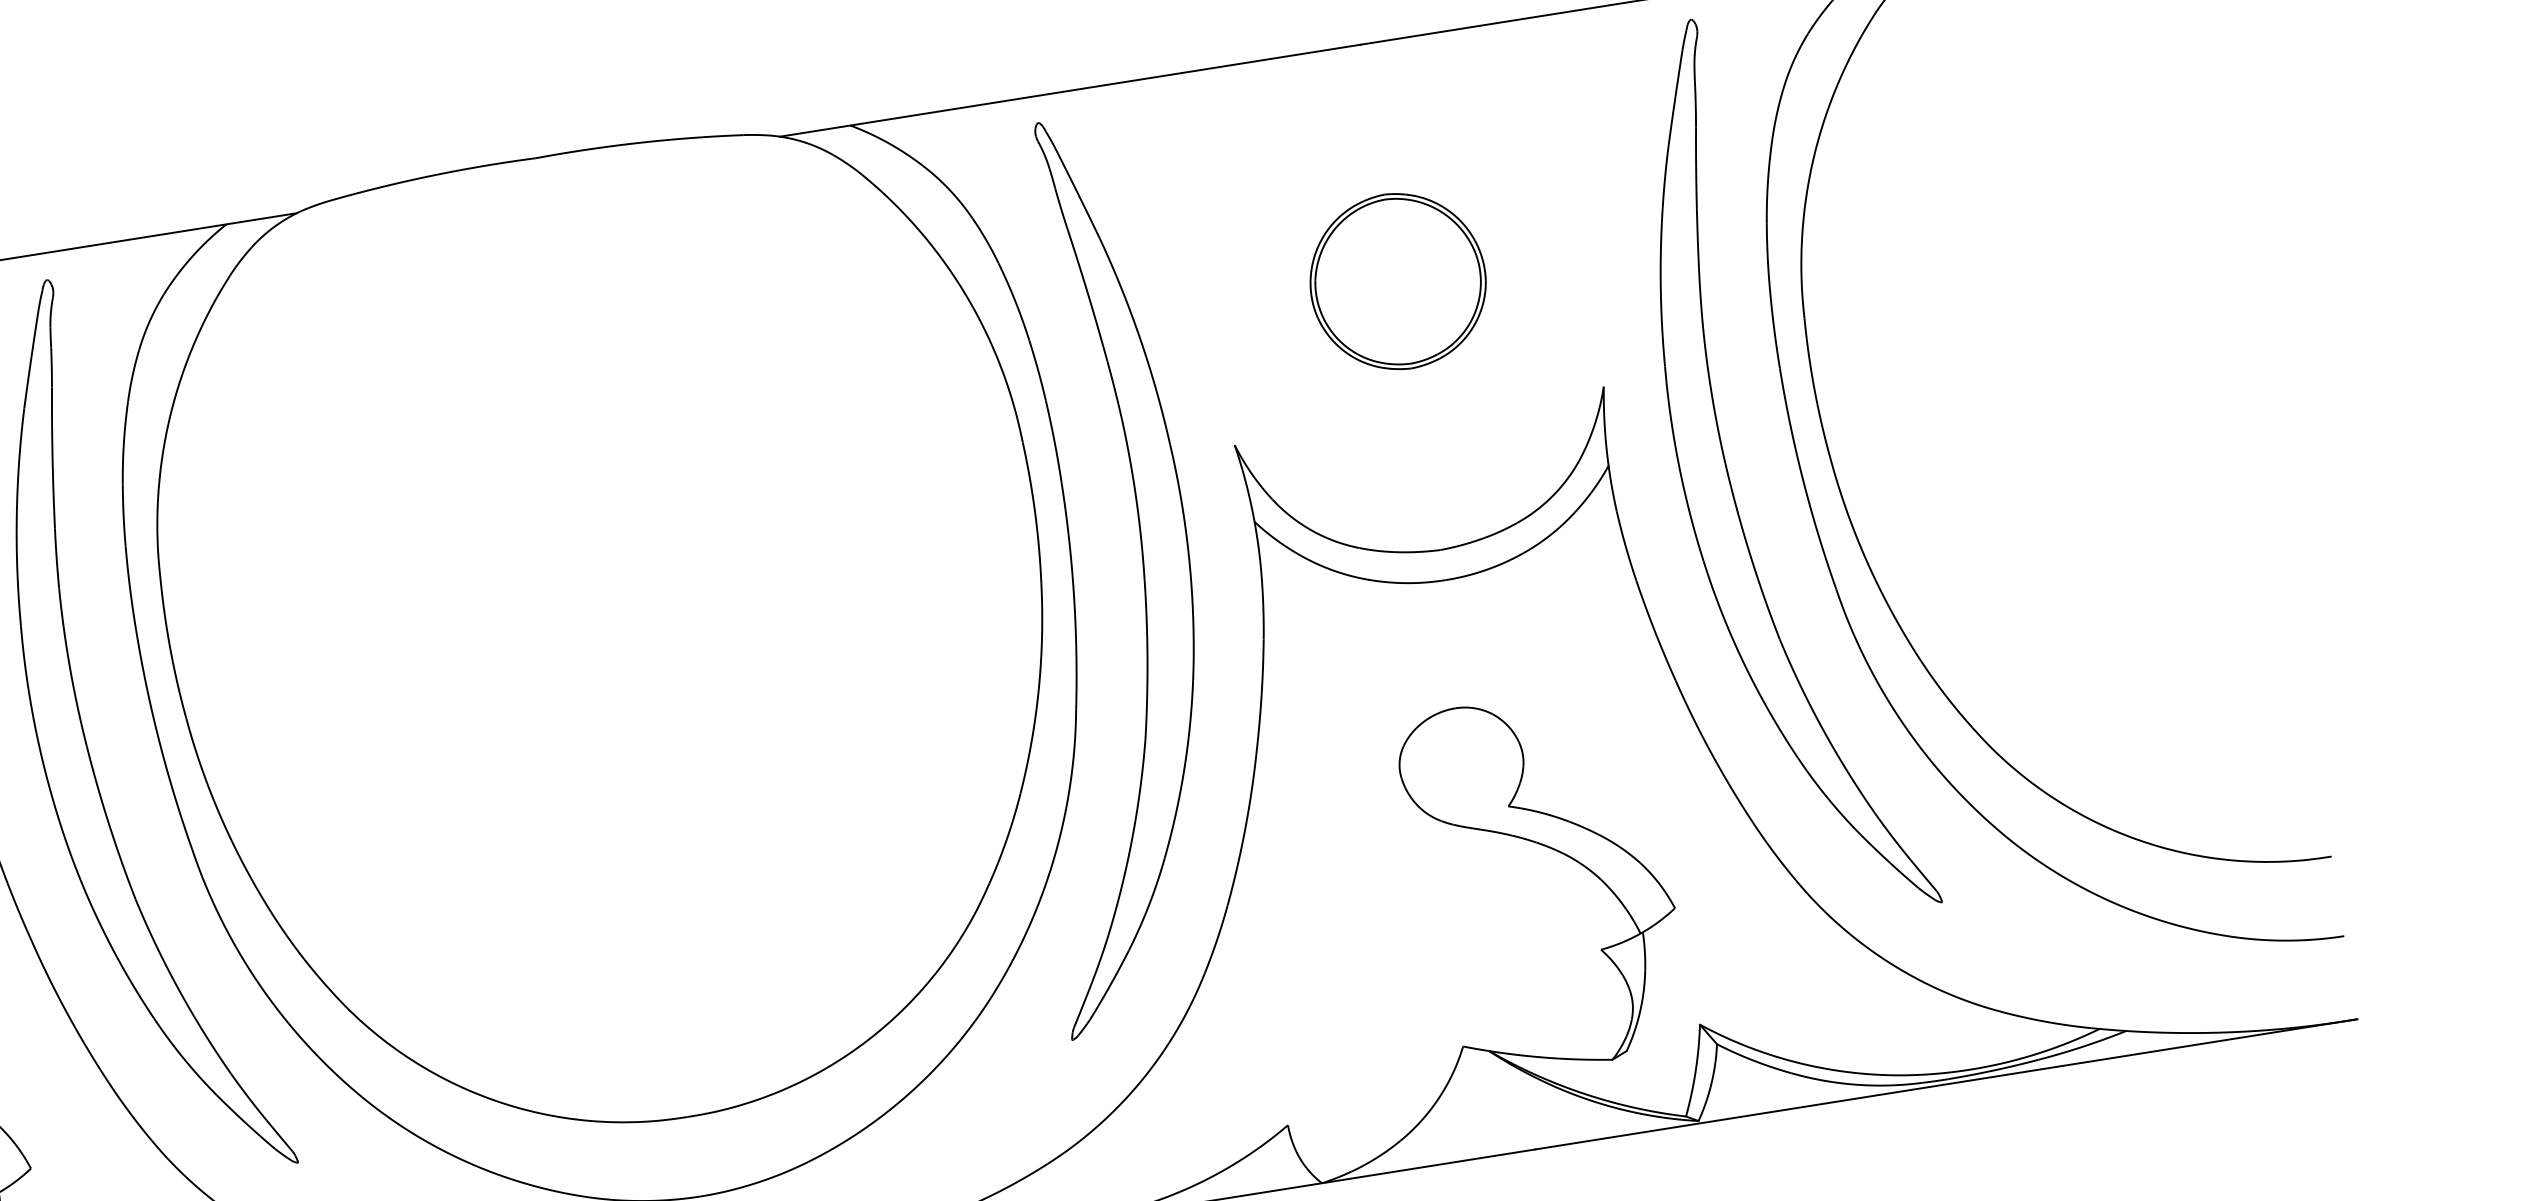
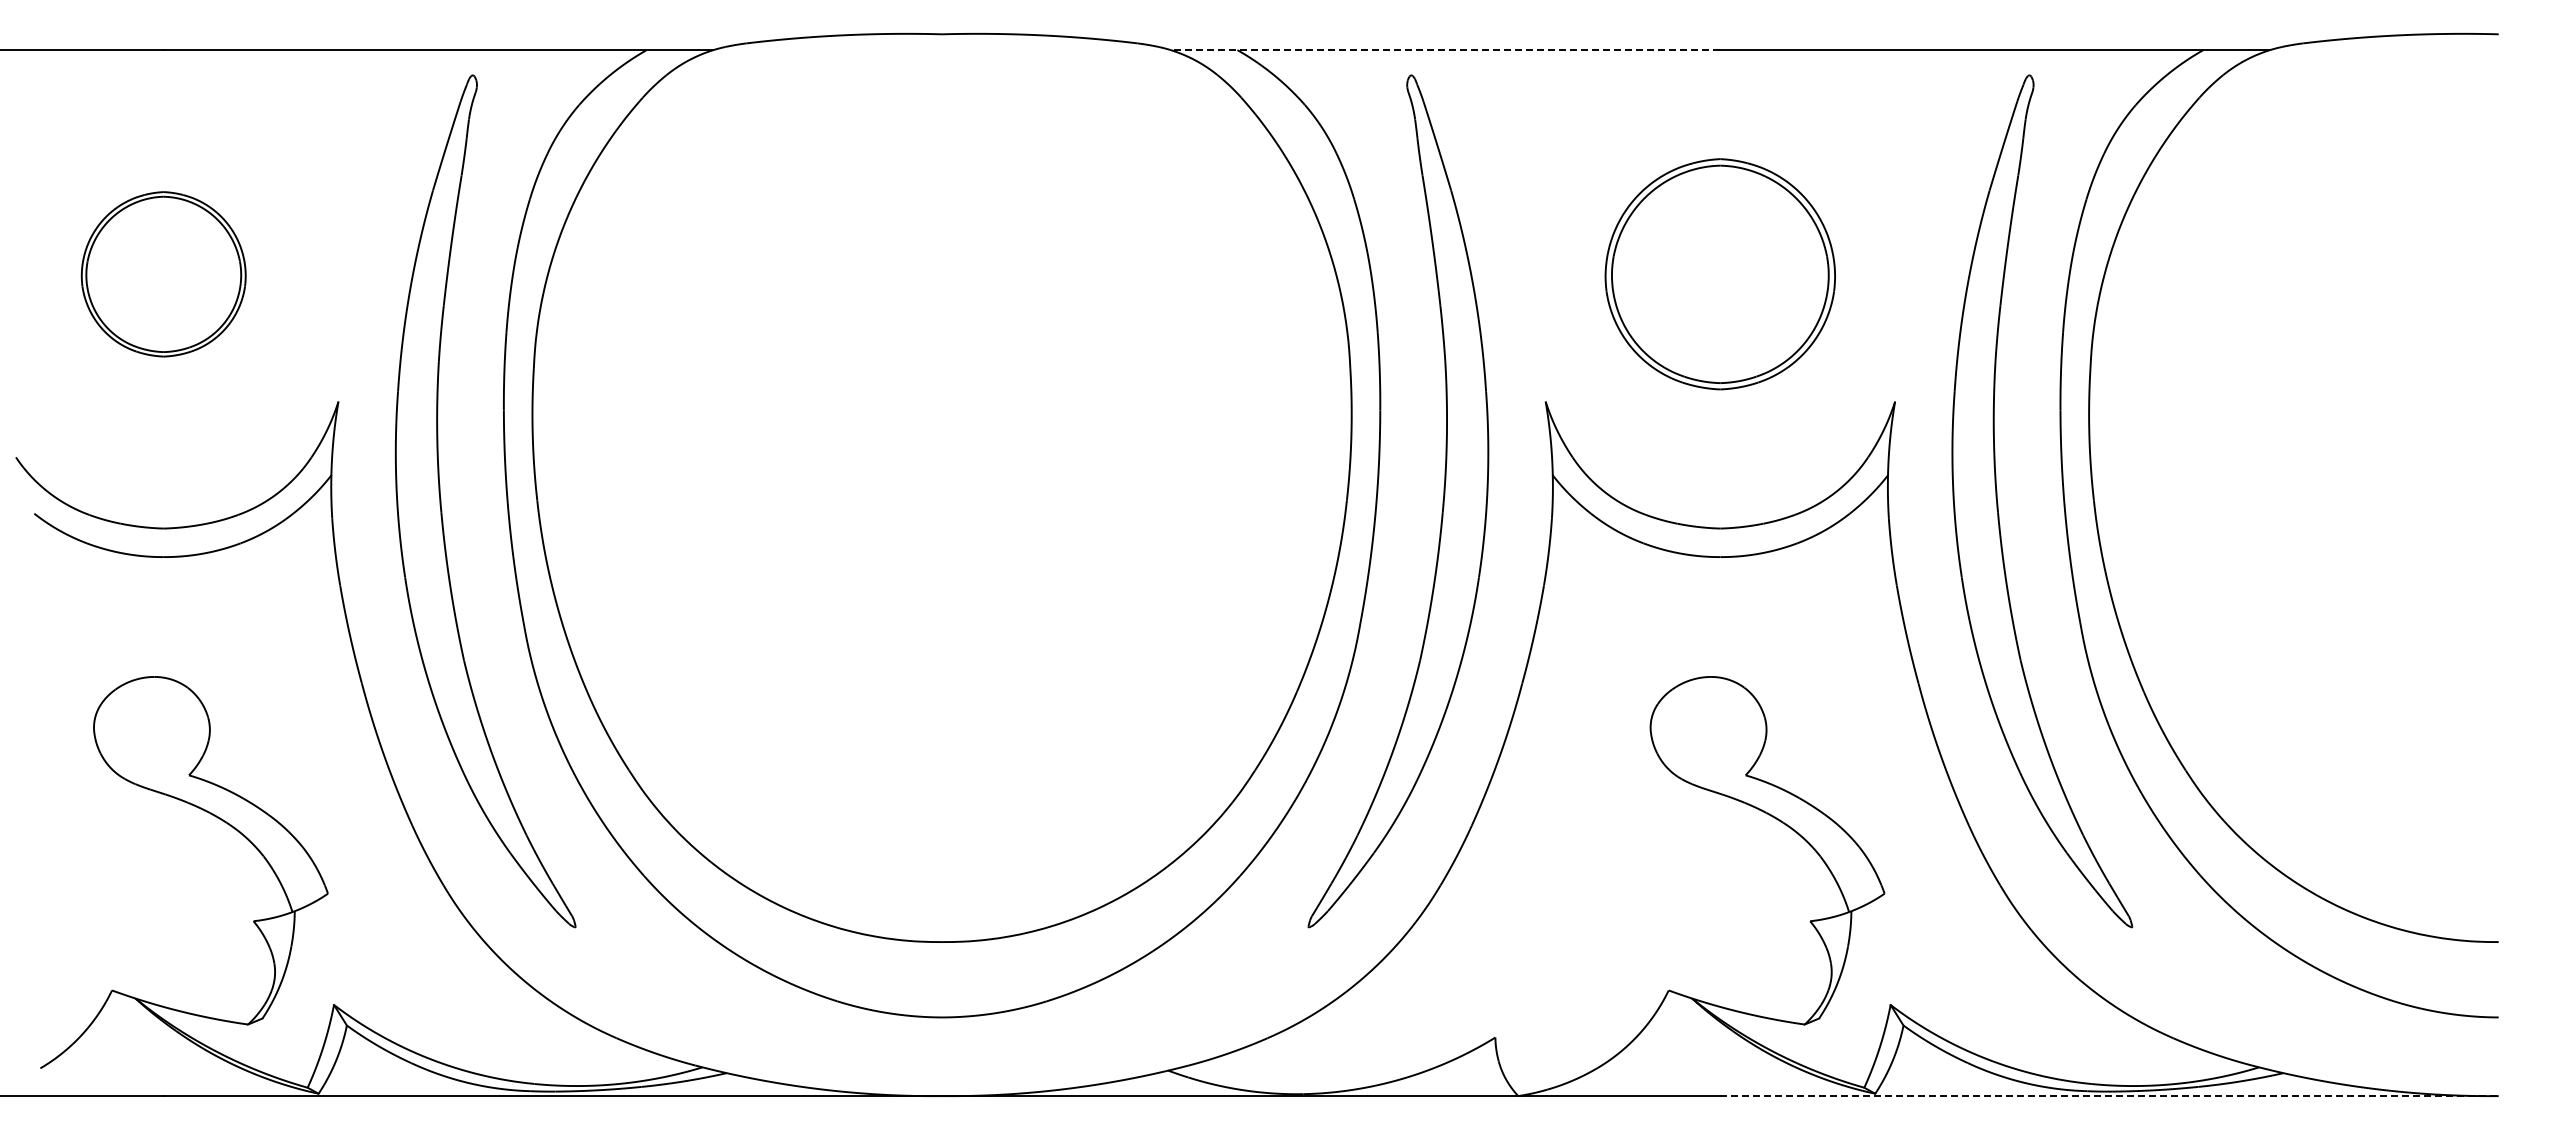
line: (1070, 91) -> (1445, 50), solid -> dashed
part: (1398, 281) -> (1720, 274), size x1.4
line: (1947, 1084) -> (2110, 1096), solid -> dashed

